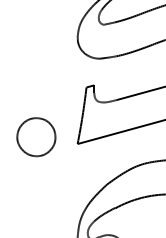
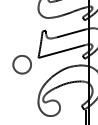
part: (34, 136) -> (21, 64), moved

